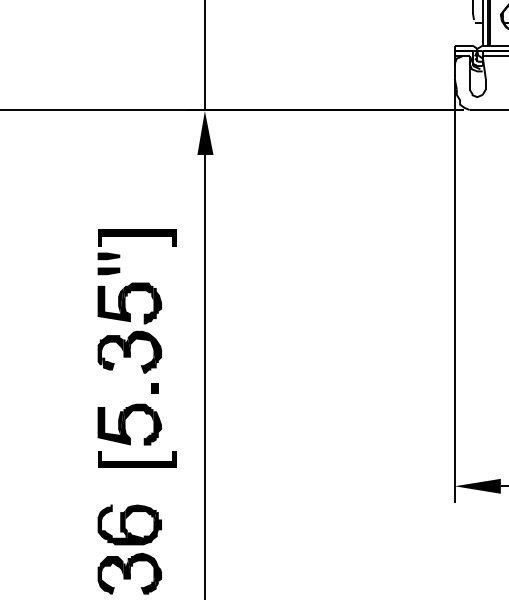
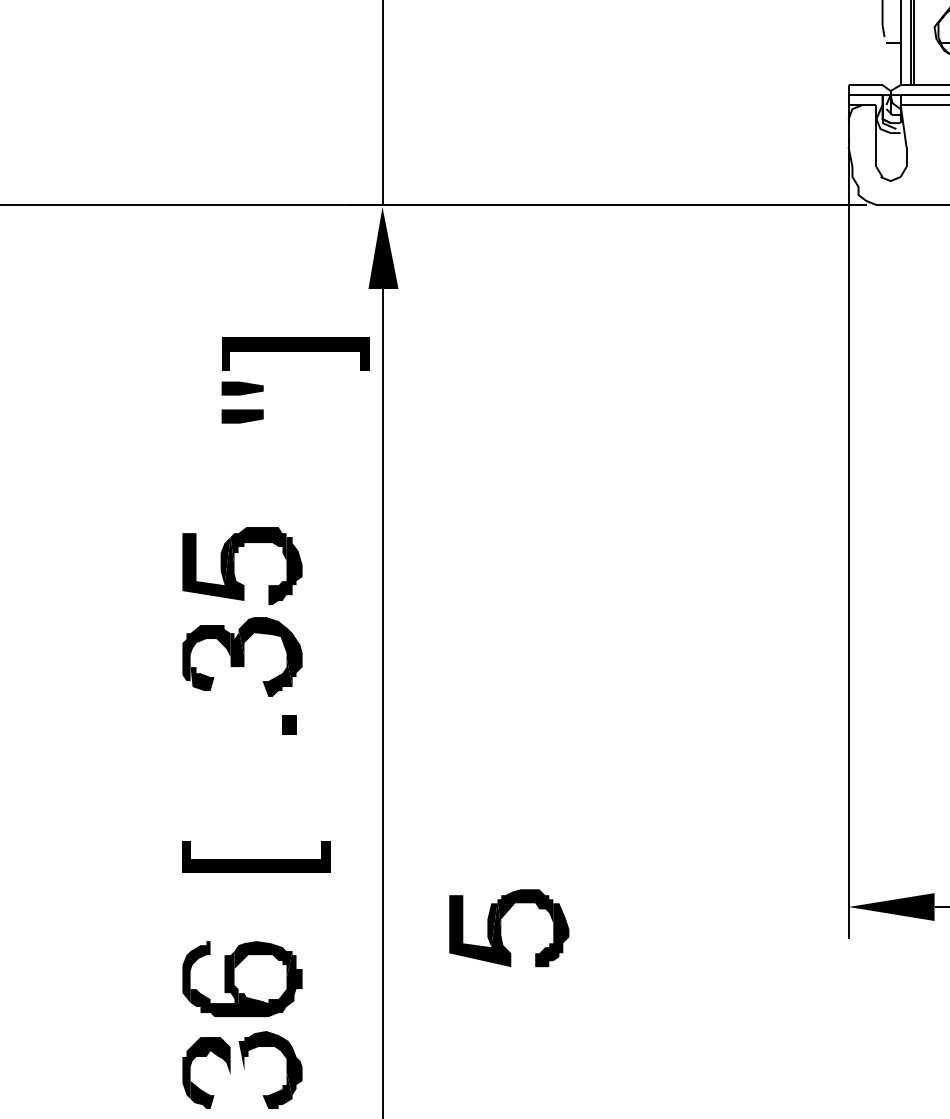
part: (136, 236) -> (294, 351), moved
part: (129, 424) -> (508, 927), moved
fill: (126, 568) -> (236, 1060), removed

